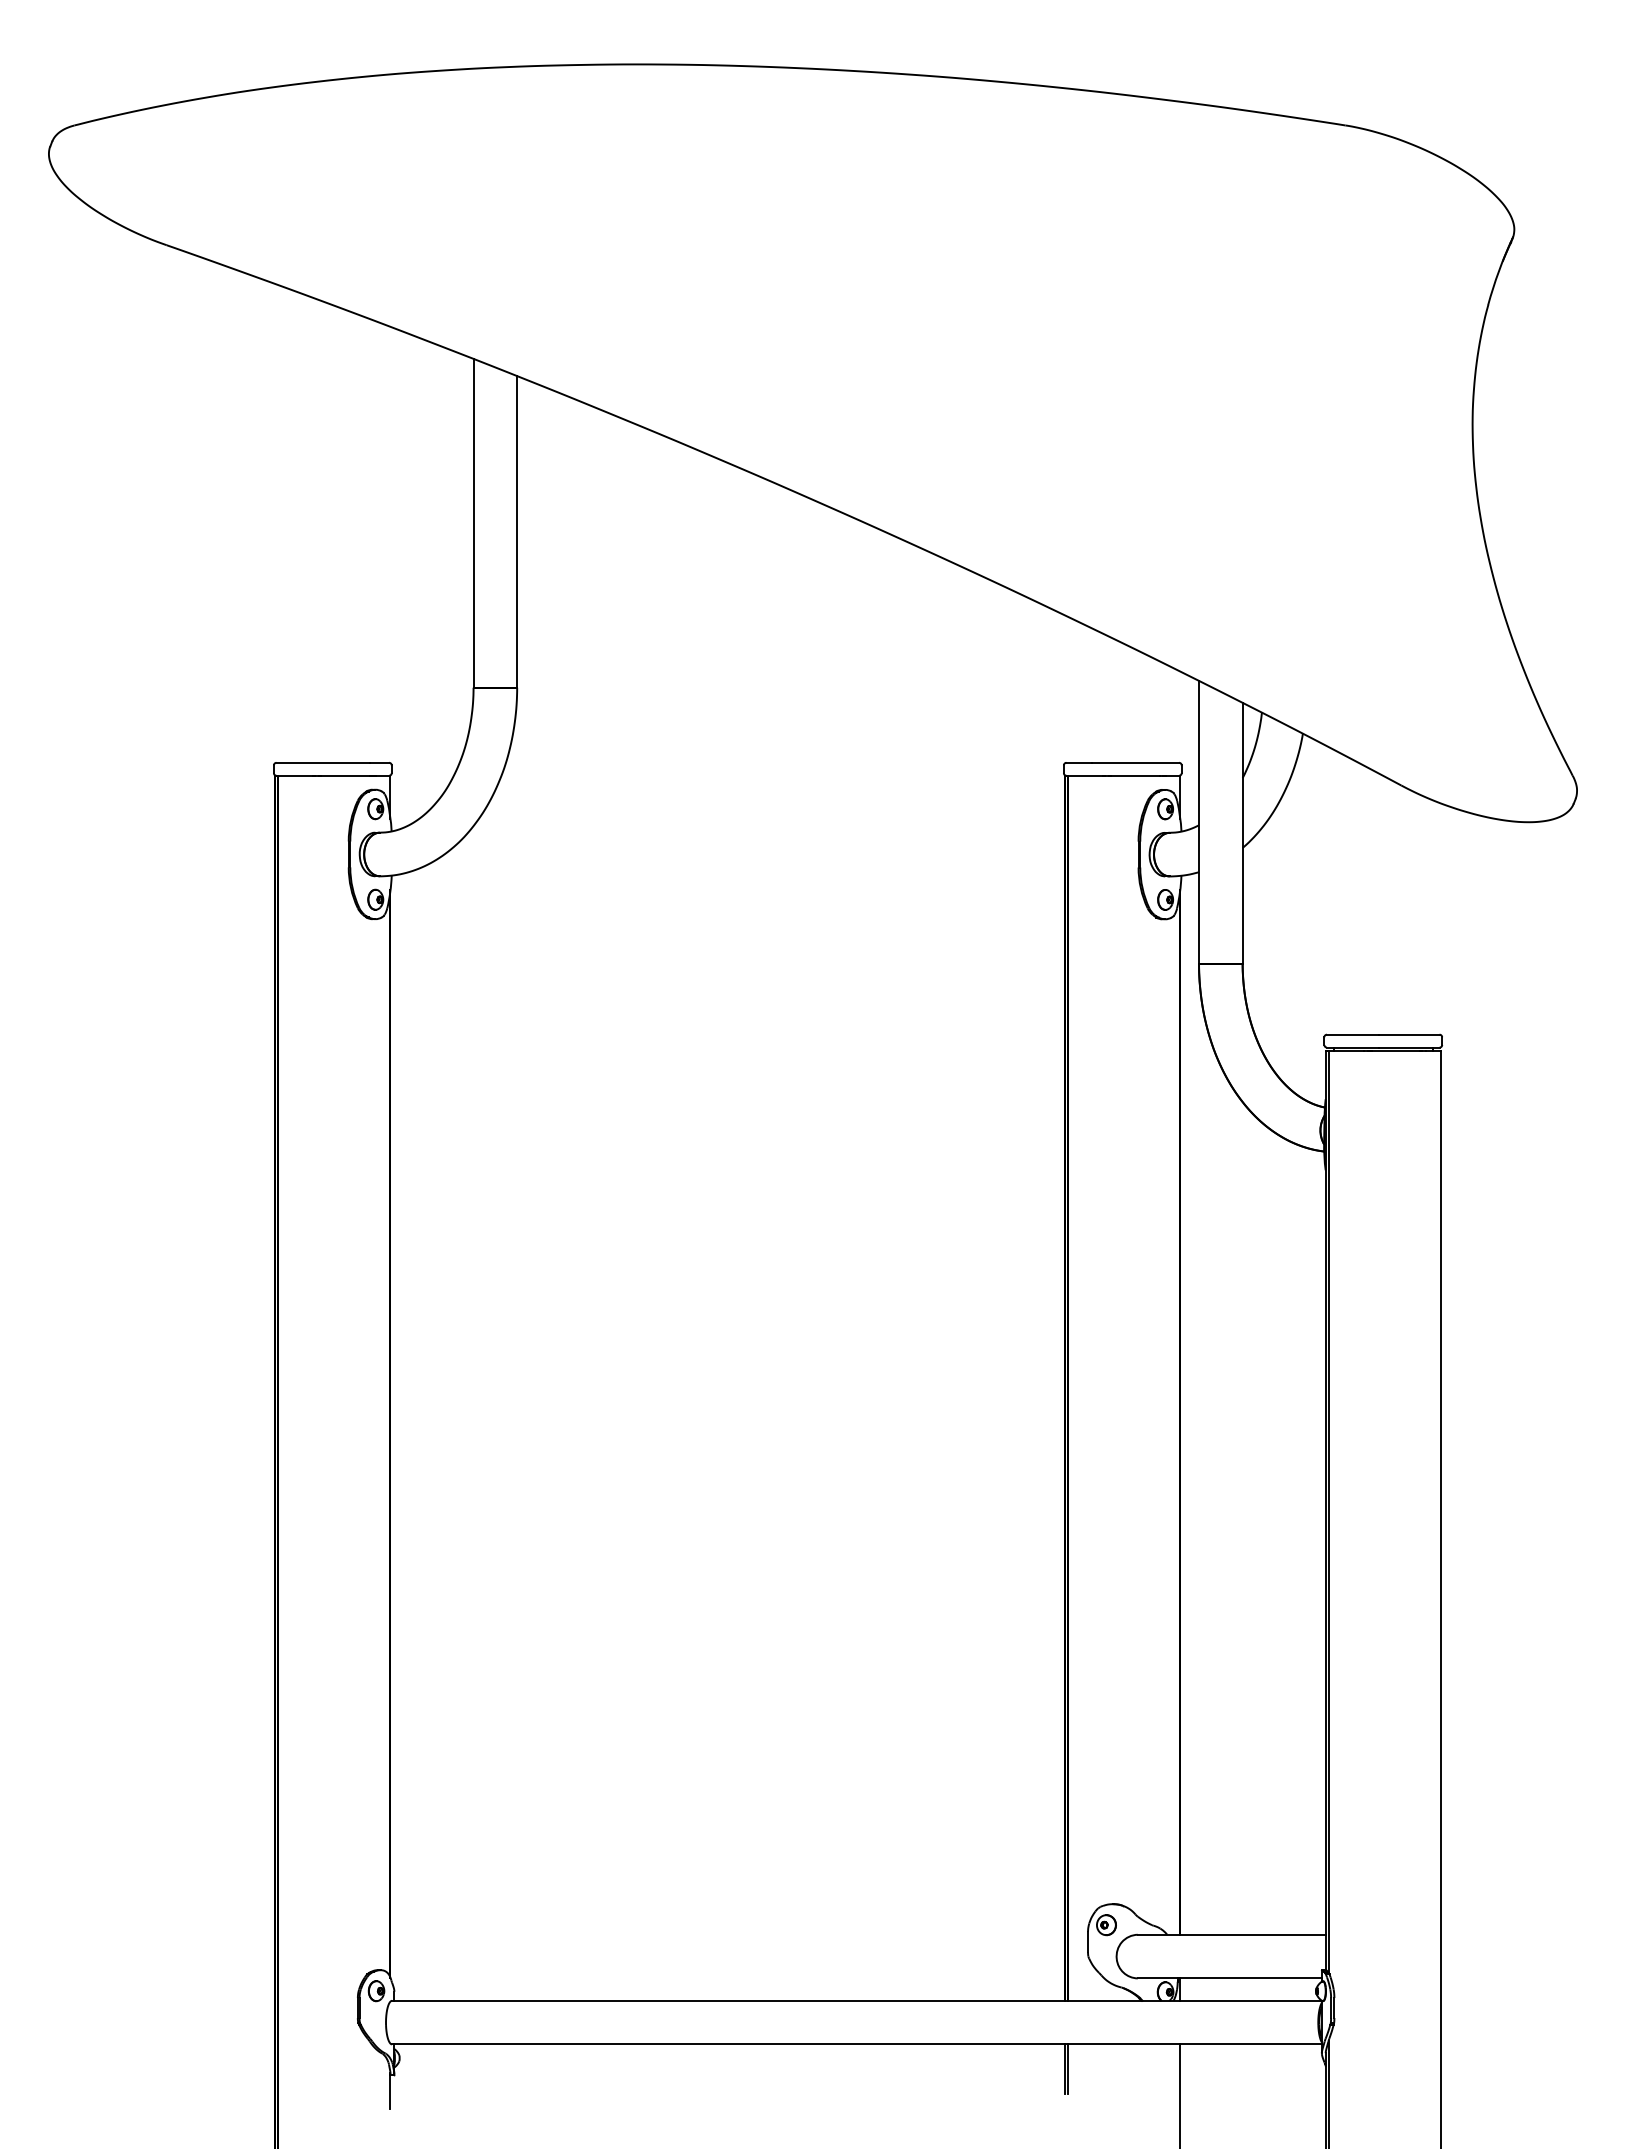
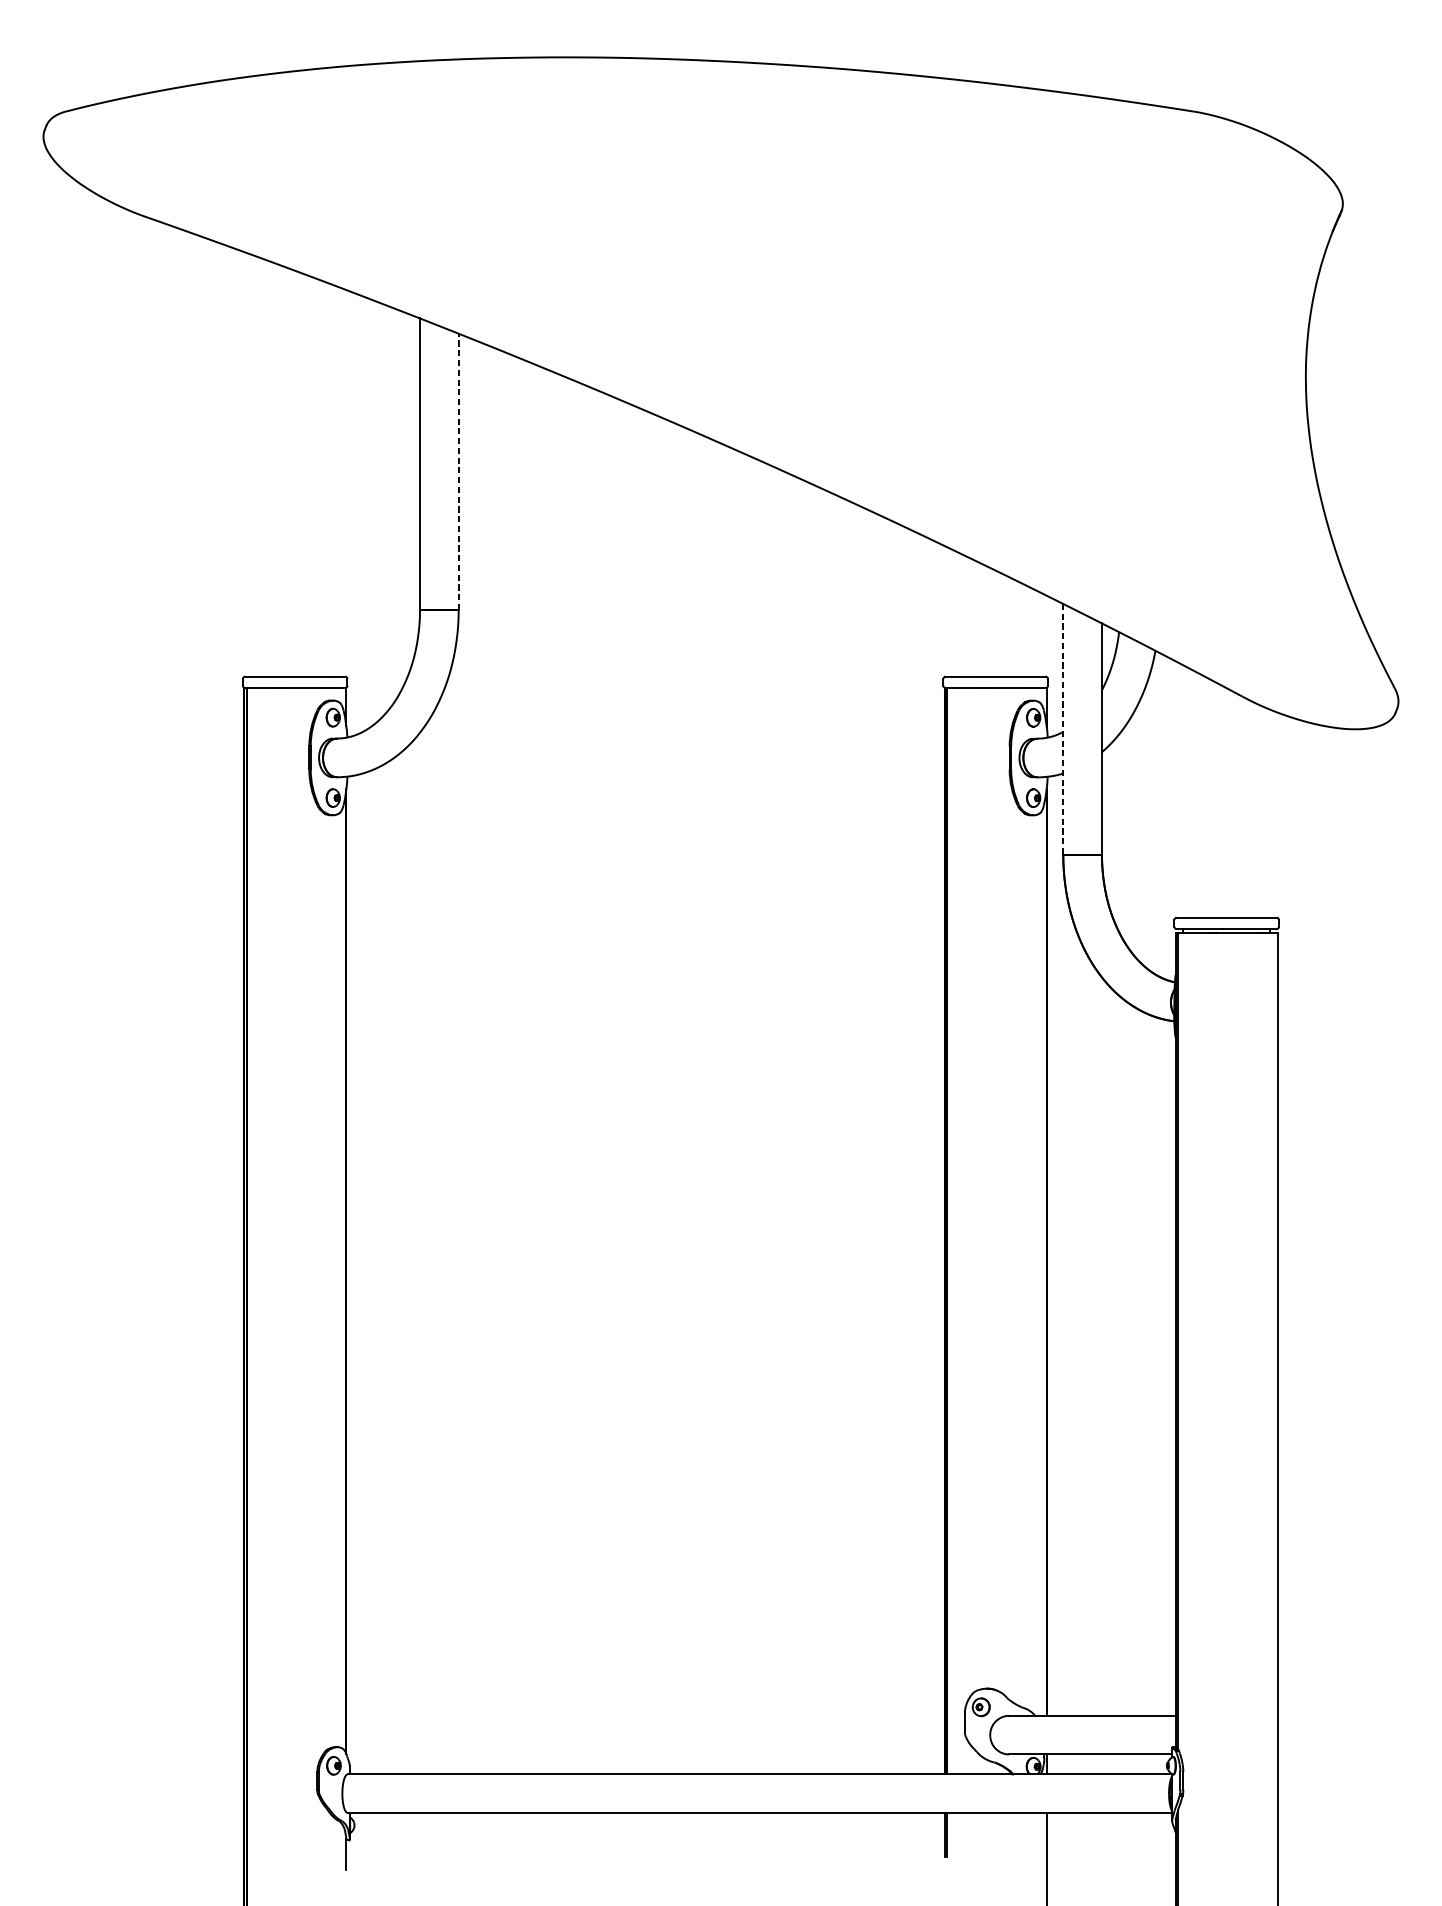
line: (517, 531) -> (458, 471), solid -> dashed
line: (1199, 822) -> (1063, 729), solid -> dashed

